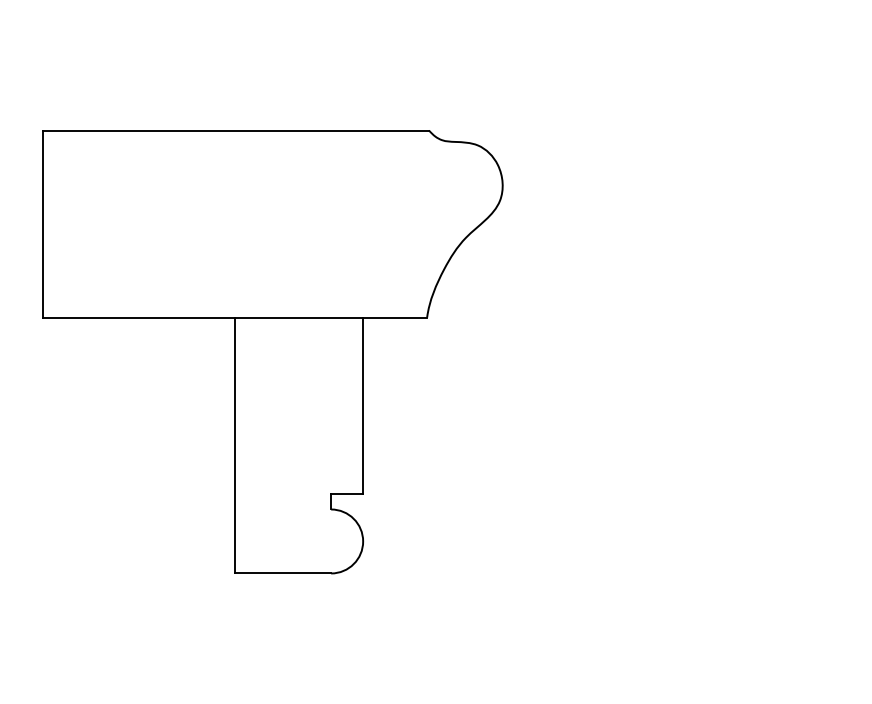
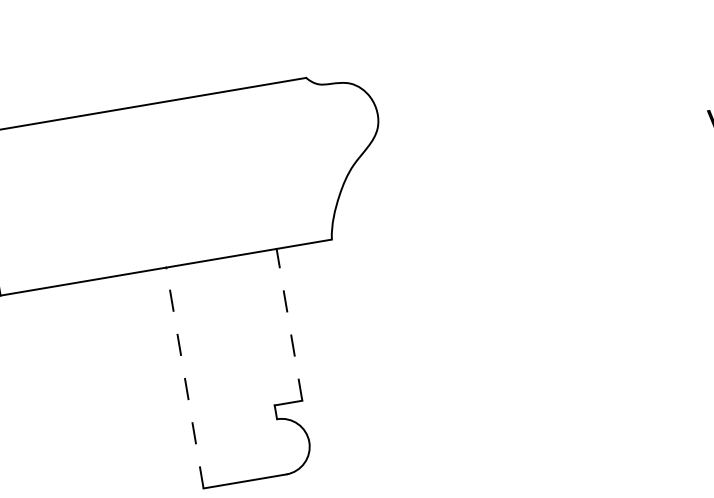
line: (363, 405) -> (289, 324), solid -> dashed
line: (235, 445) -> (185, 377), solid -> dashed

